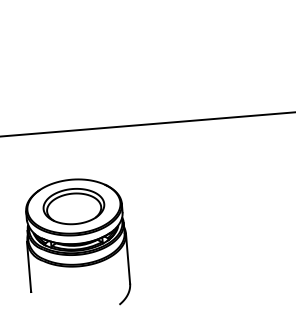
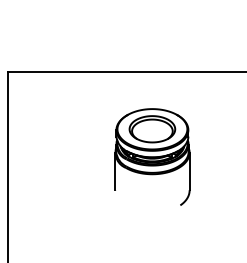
part: (77, 242) -> (152, 156), moved

